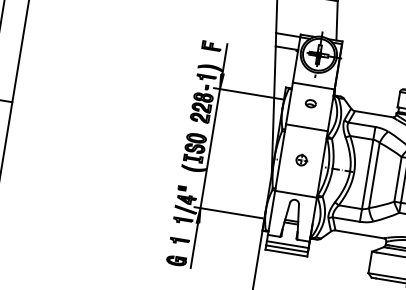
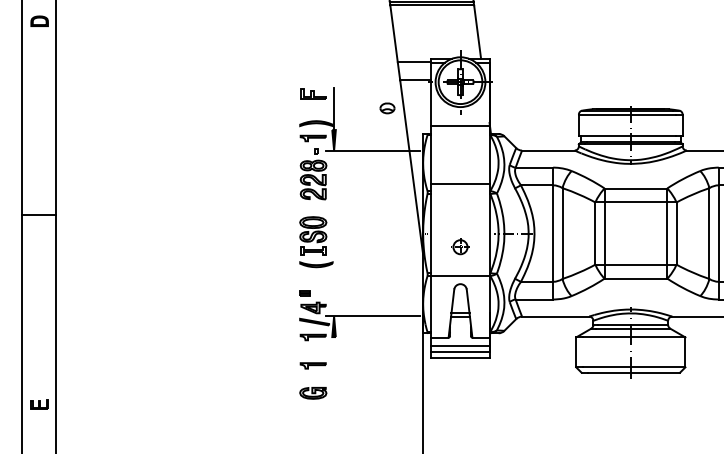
part: (310, 103) -> (387, 108), moved
line: (210, 148) -> (334, 233), removed
part: (301, 159) -> (460, 246), moved
line: (194, 245) -> (334, 368), removed

